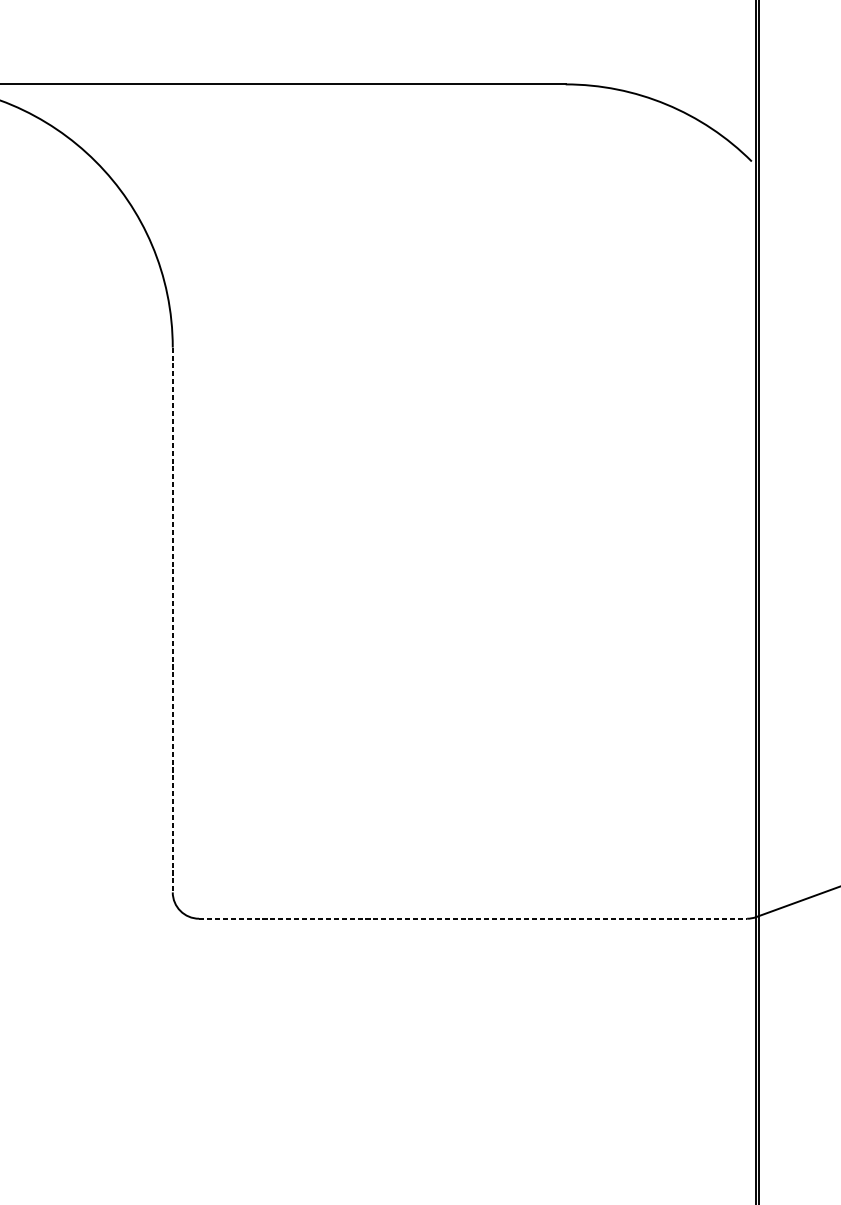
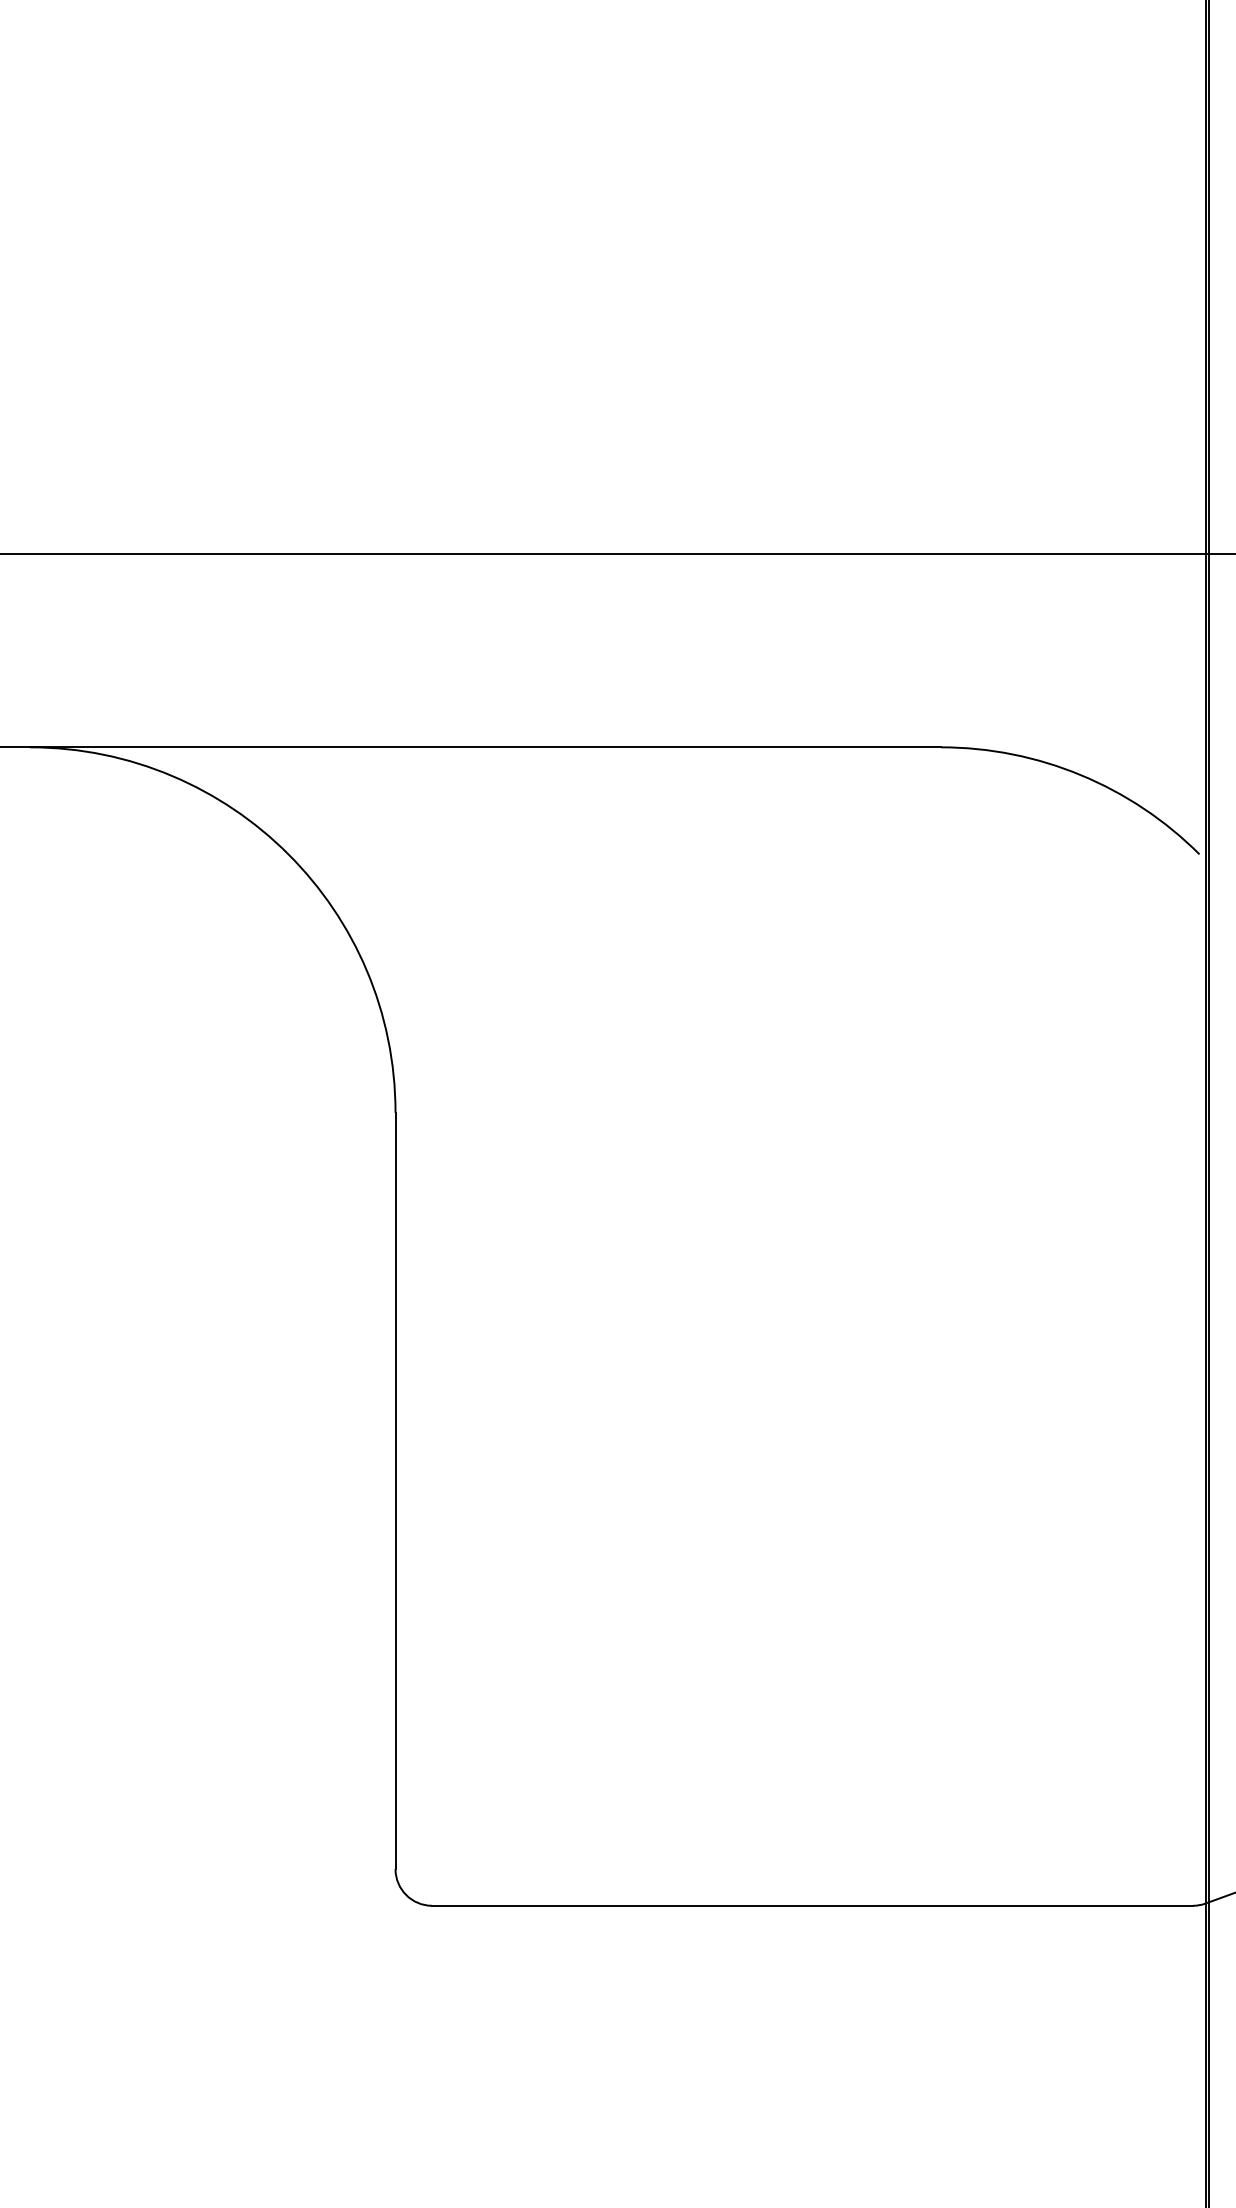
line: (172, 620) -> (395, 1491), dashed -> solid
line: (473, 918) -> (813, 1905), dashed -> solid

